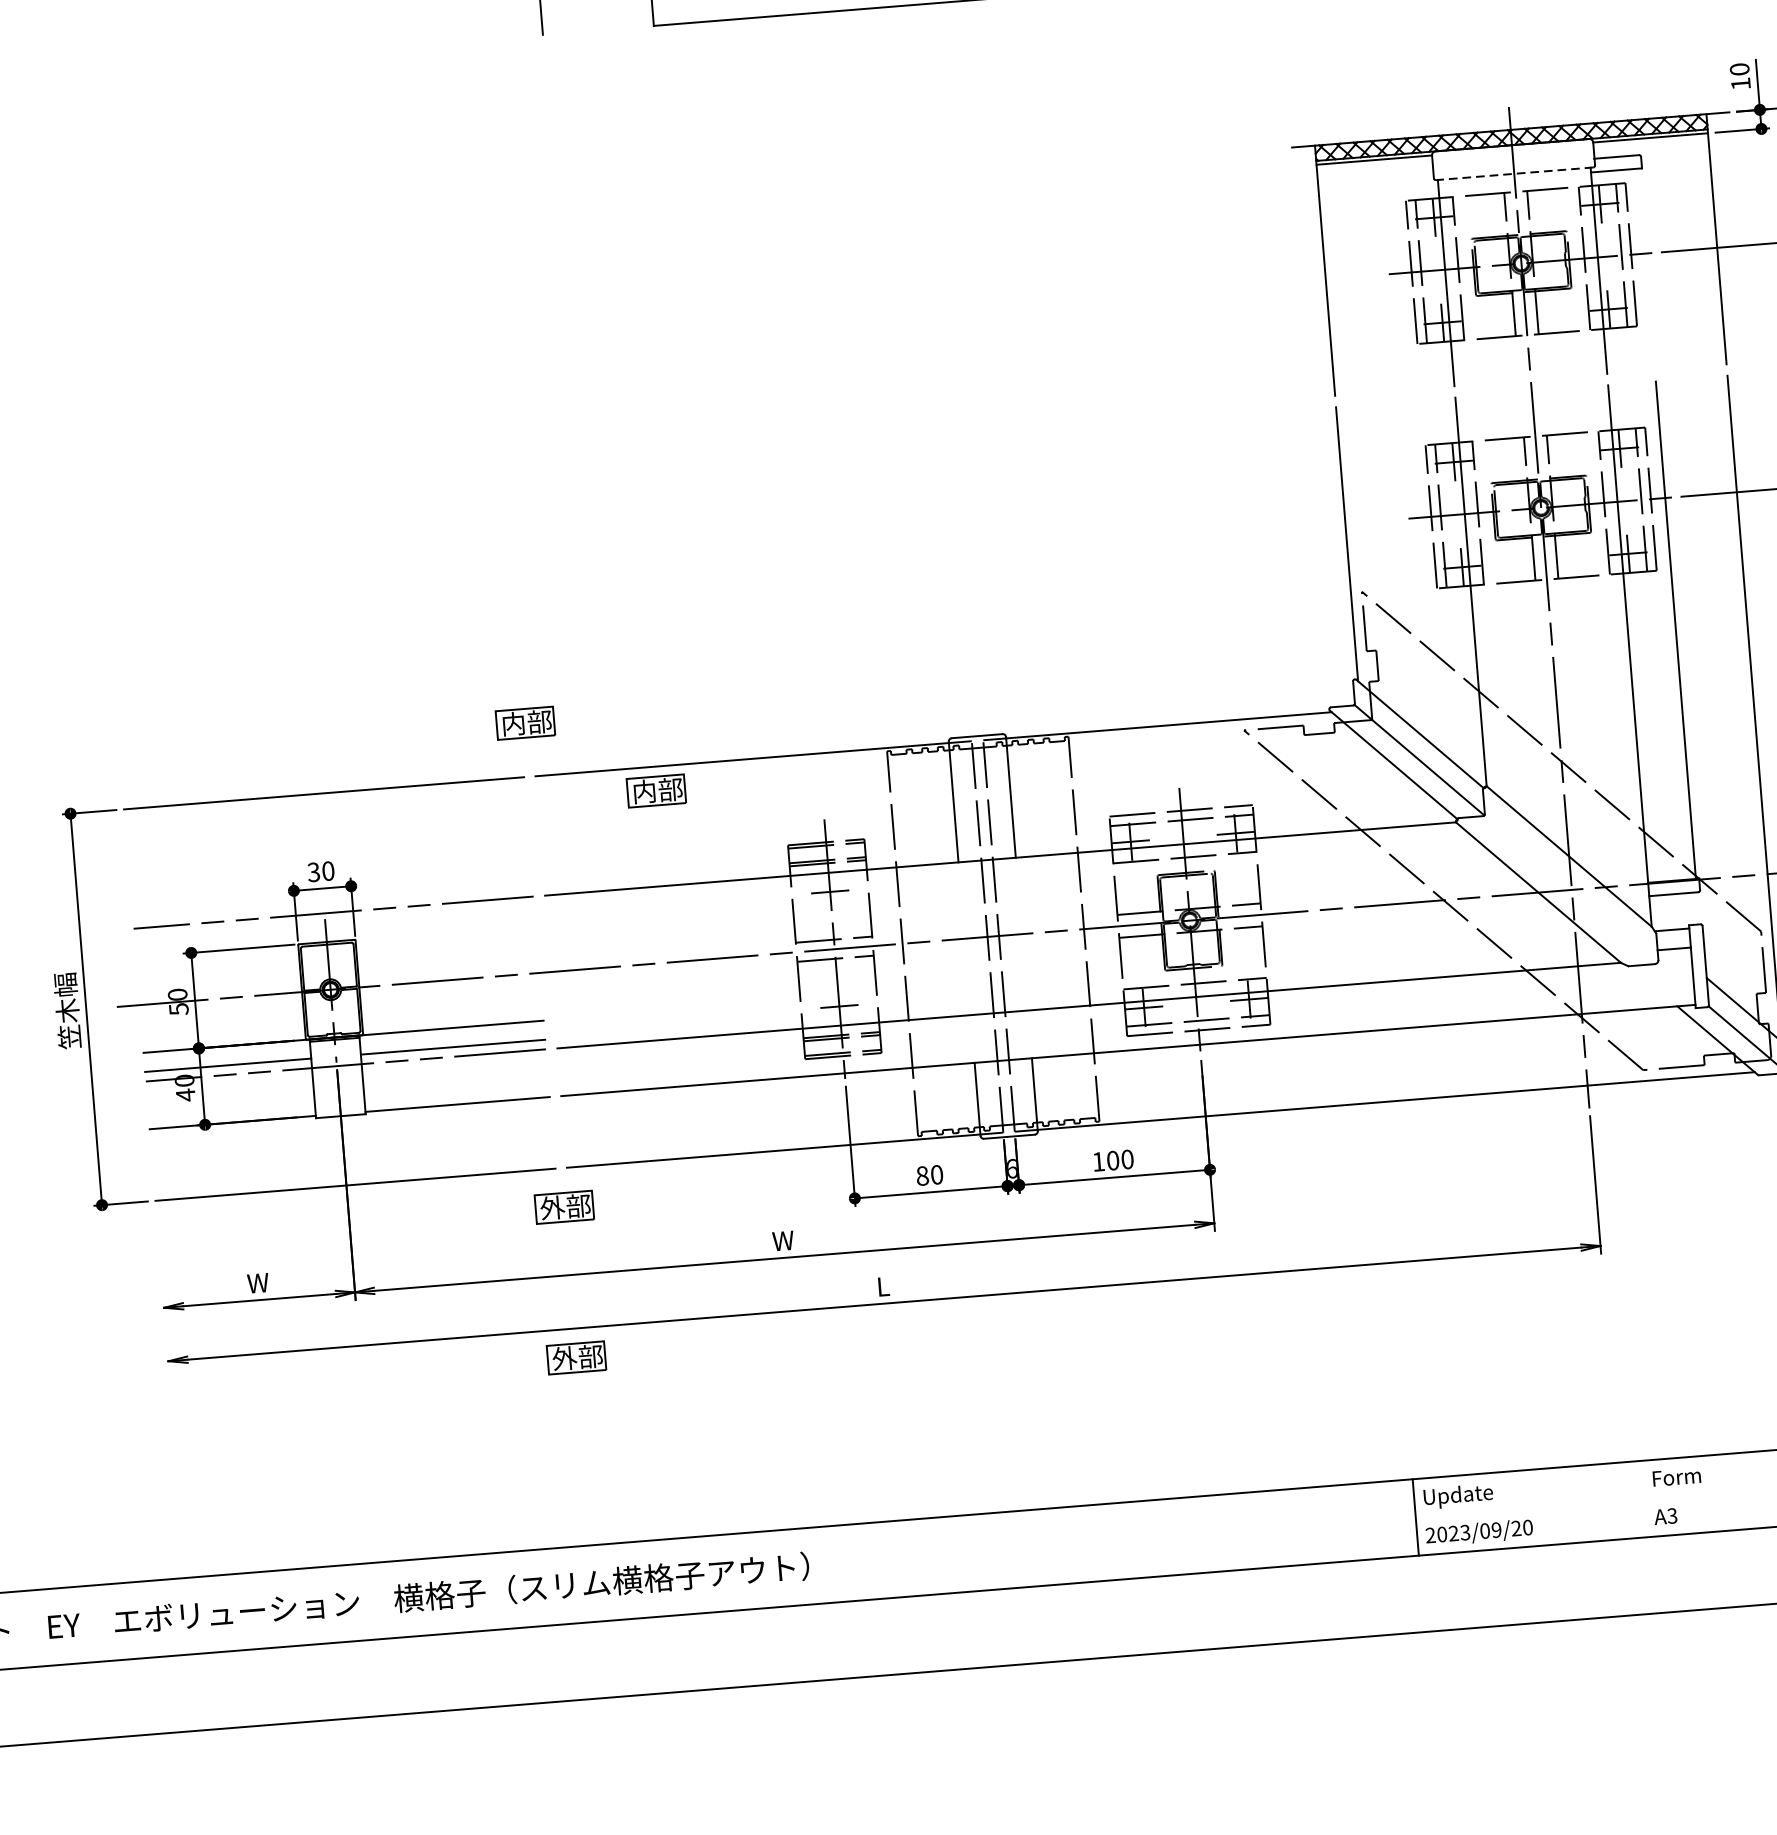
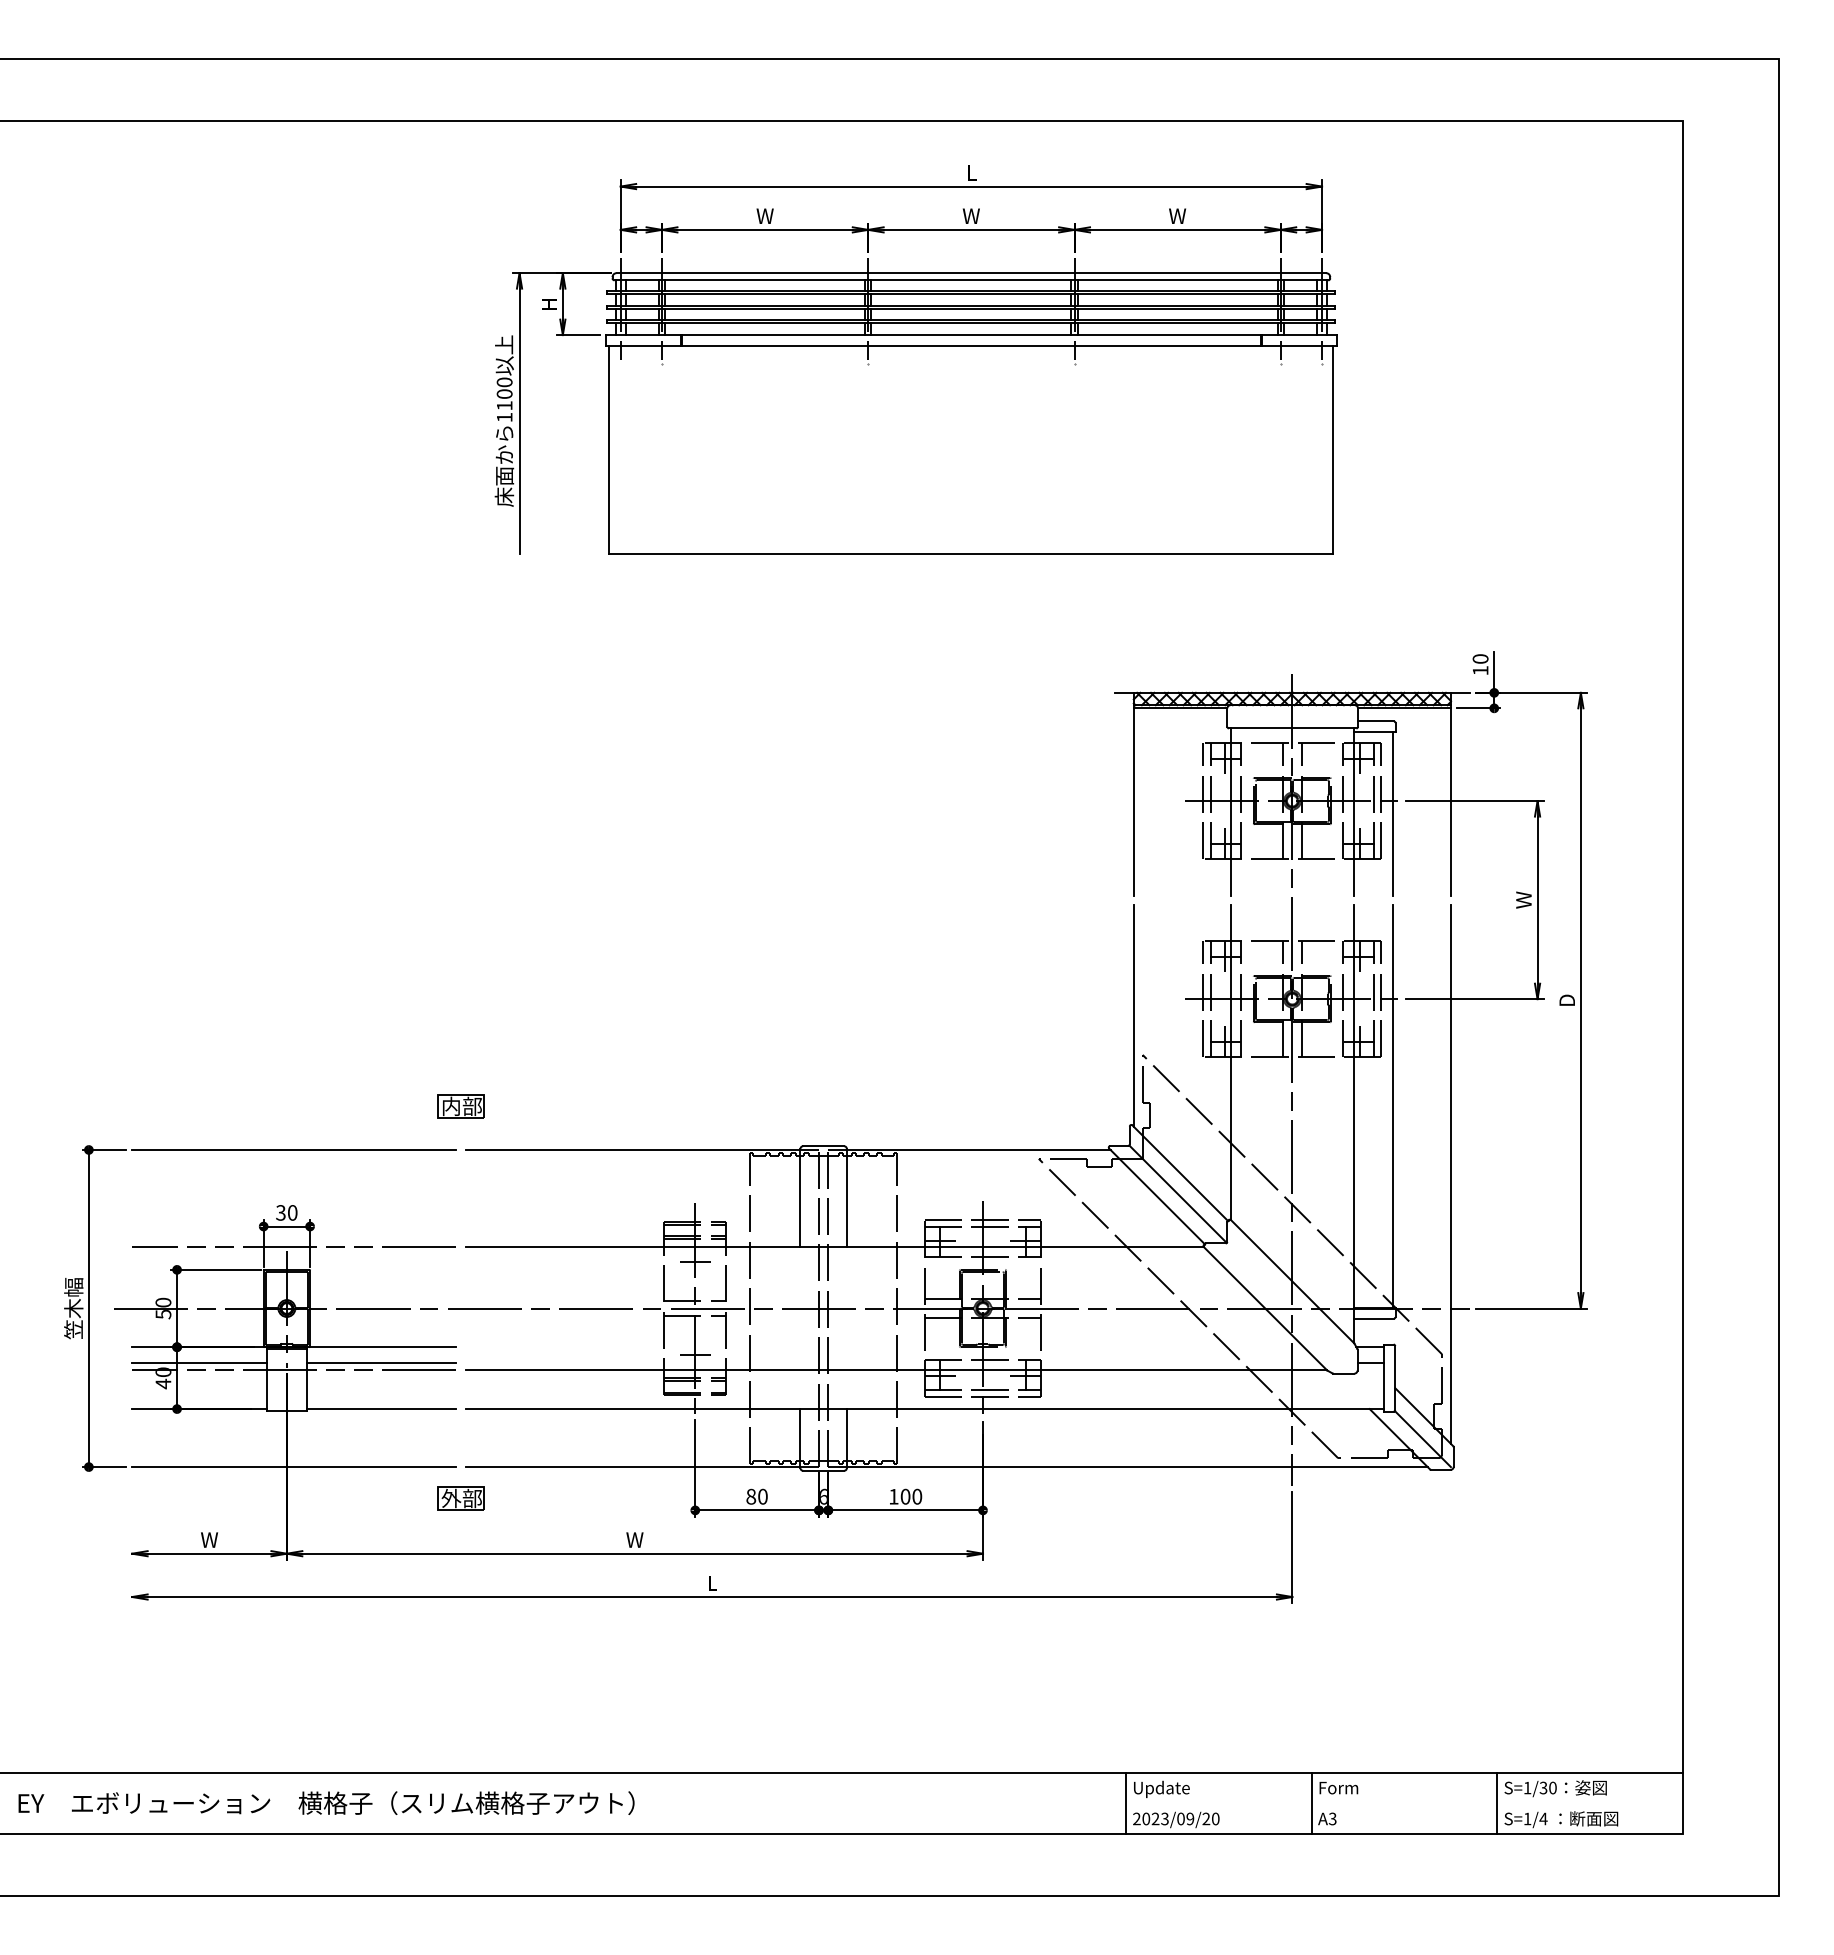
line: (1514, 173) -> (1292, 728), dashed -> solid
line: (1646, 268) -> (1392, 813), added
part: (655, 790) -> (561, 1169), removed
part: (575, 1357) -> (460, 1620), removed
line: (1644, 1499) -> (1311, 1803), added

